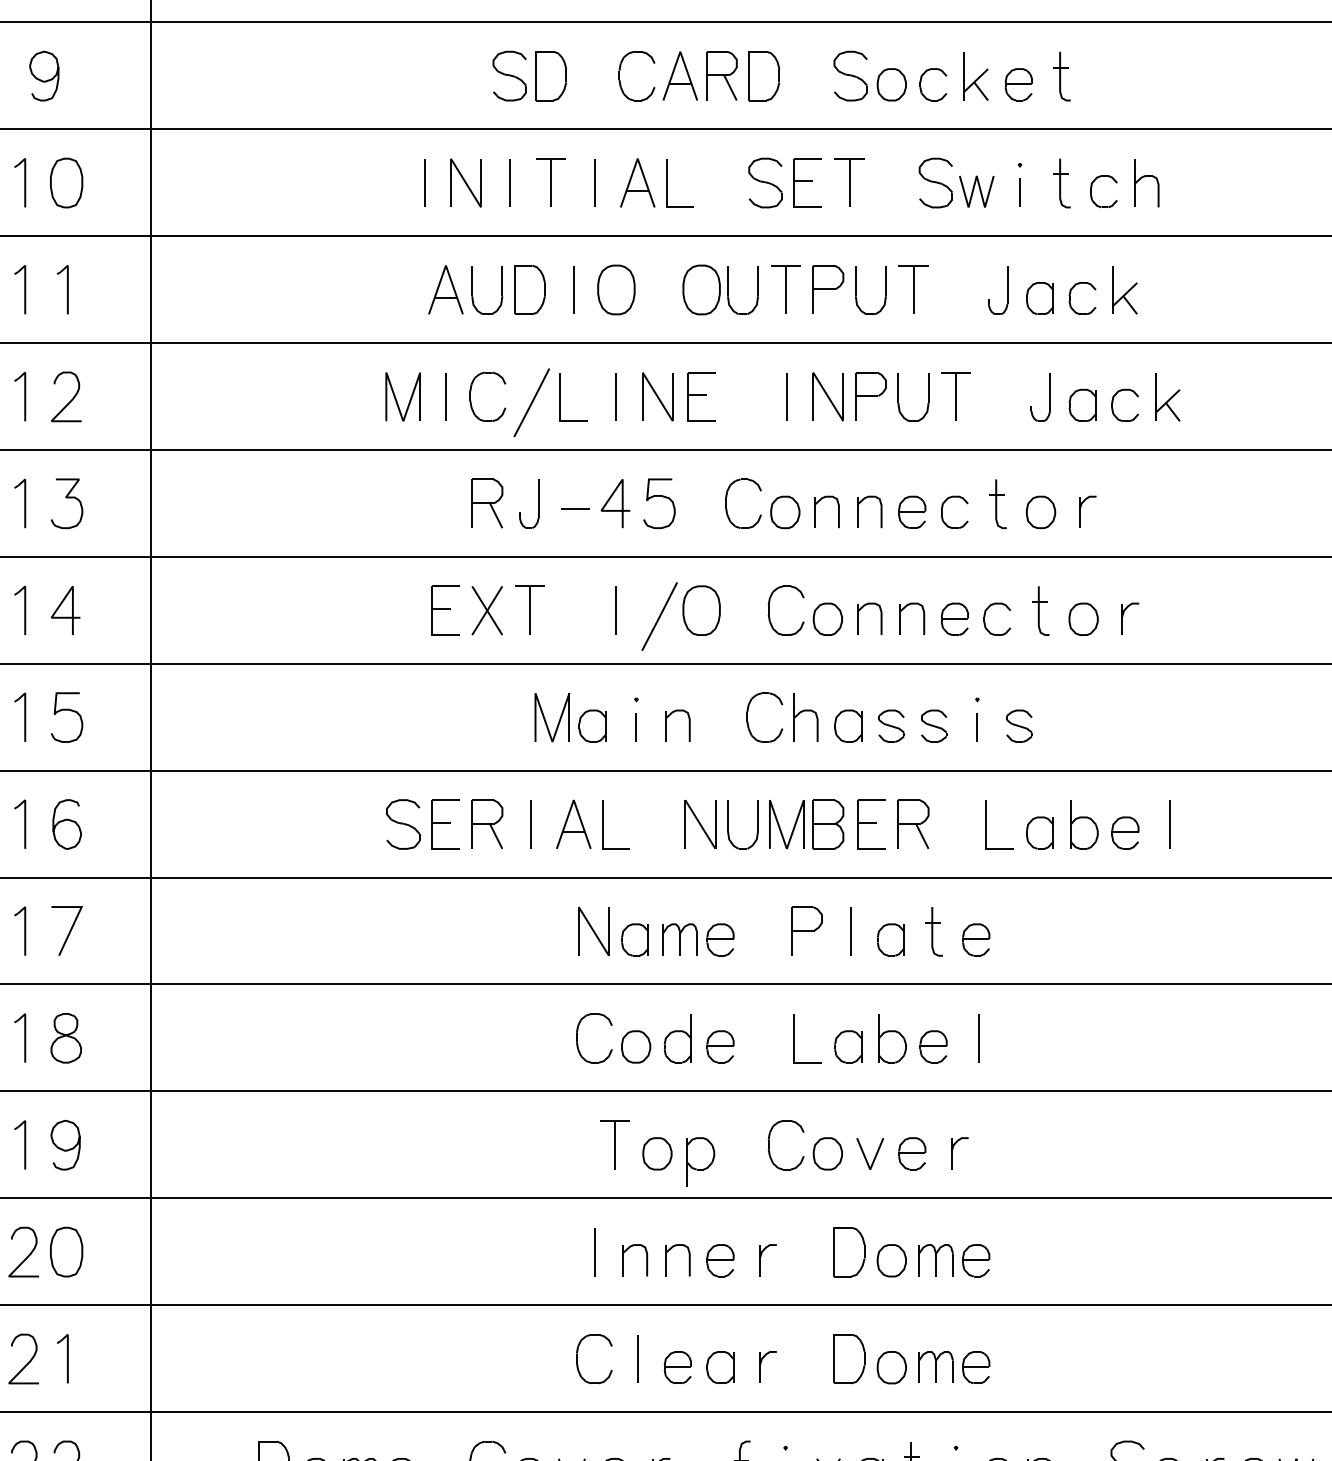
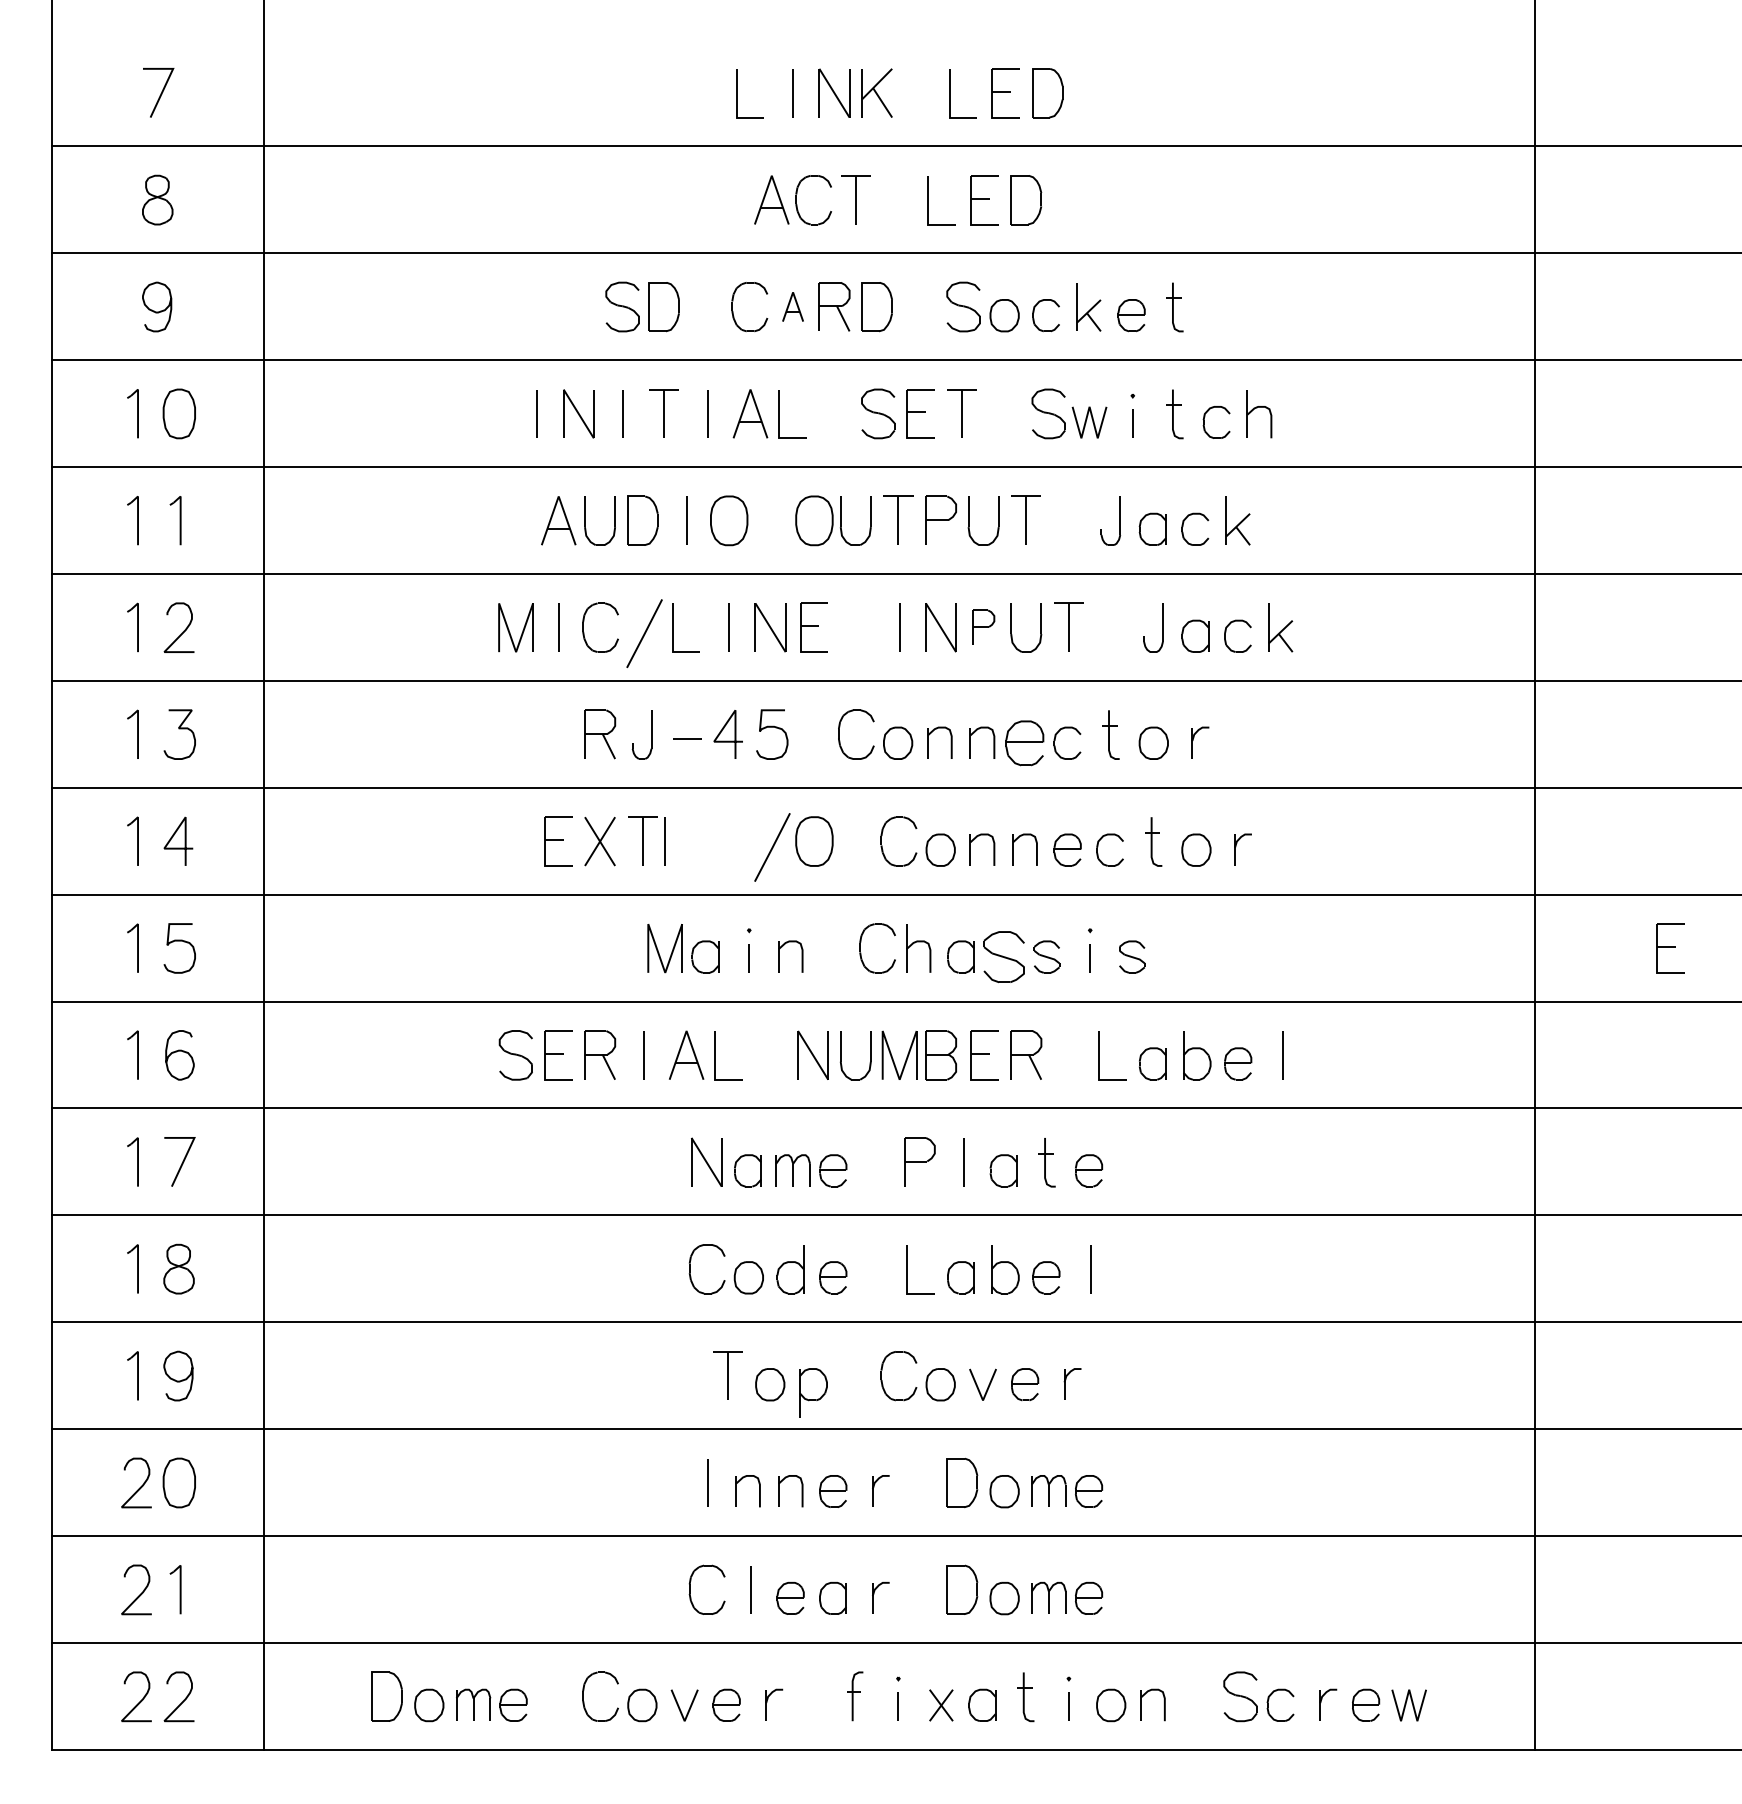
part: (679, 75) -> (792, 306), size x0.6
part: (870, 395) -> (983, 626), size x0.7
part: (912, 511) -> (1025, 742), size x1.4
line: (615, 610) -> (664, 841), moved
part: (891, 725) -> (1004, 956), size x1.6

